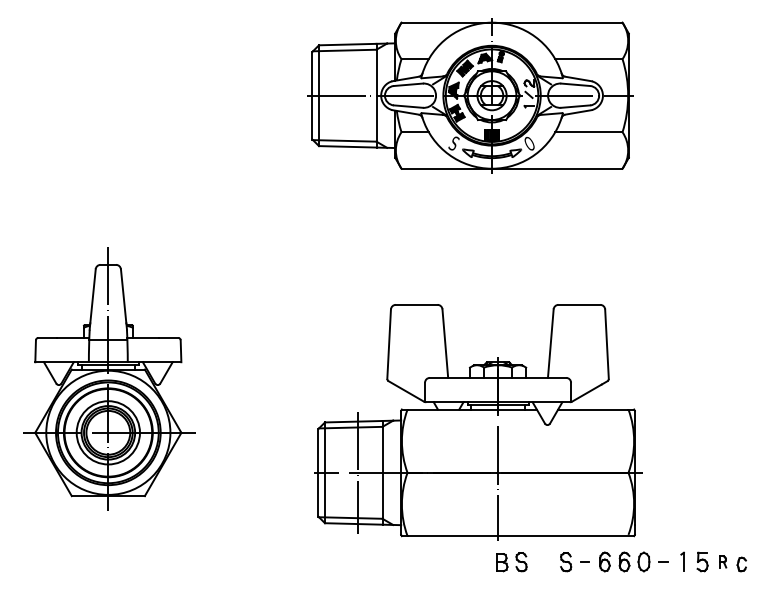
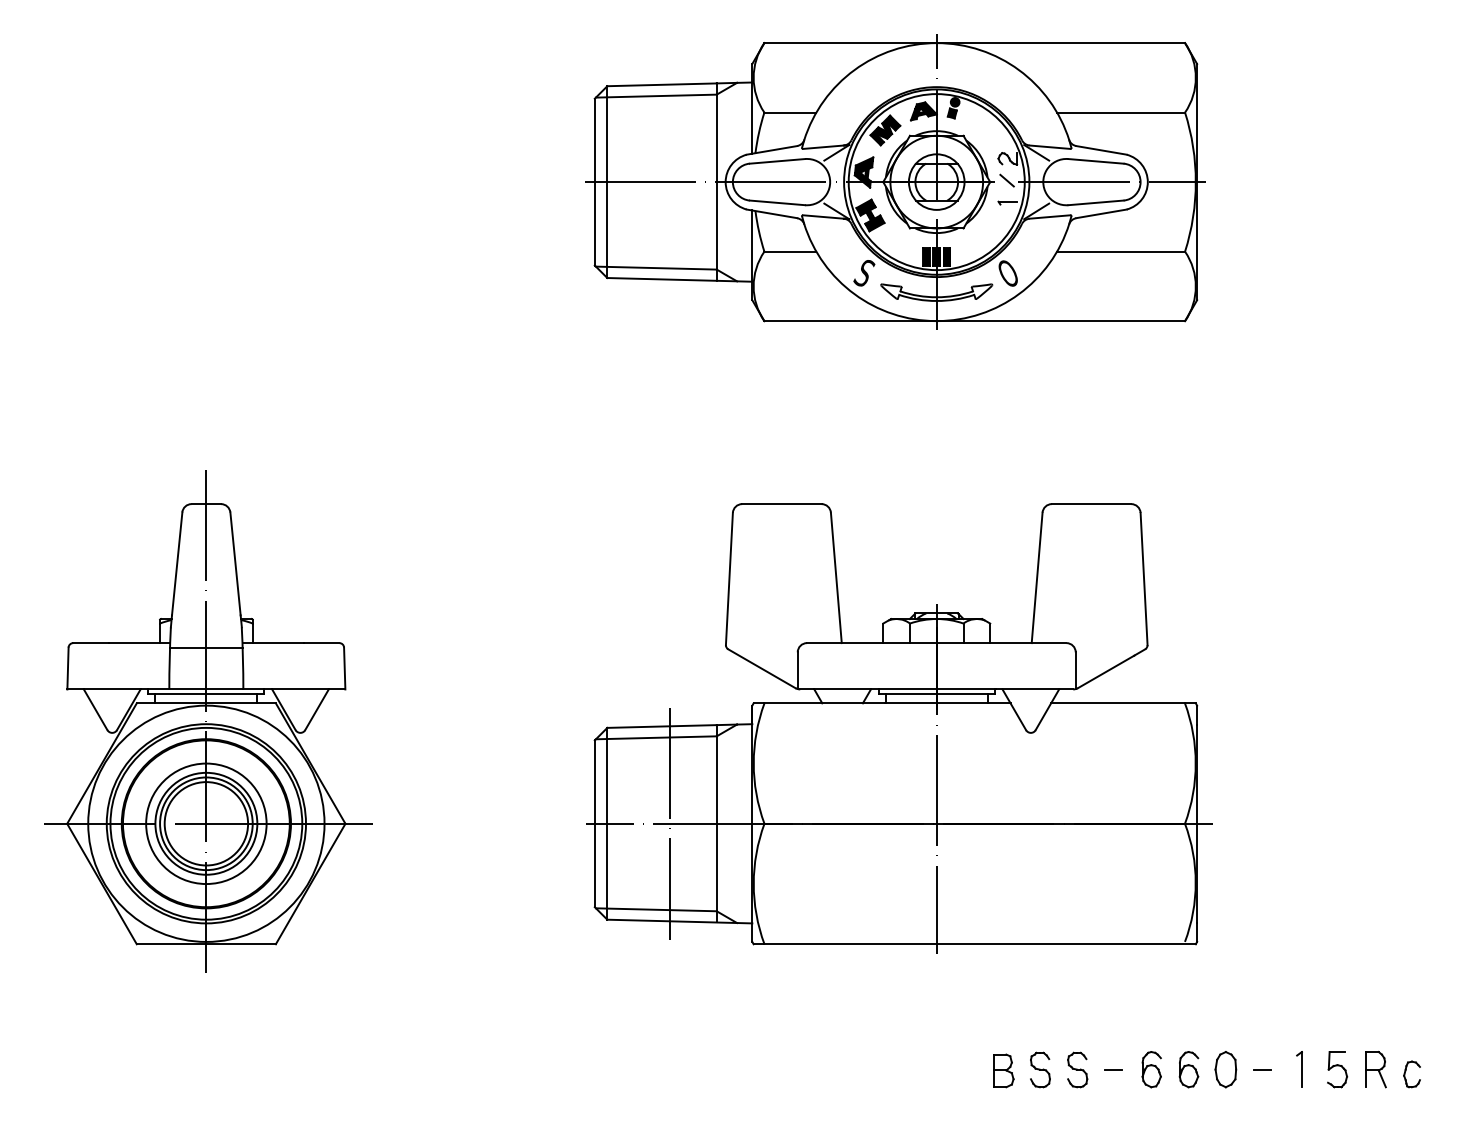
part: (478, 422) -> (899, 727), moved
part: (723, 561) -> (1377, 1068), size x1.67
part: (511, 562) -> (1021, 1070), moved

